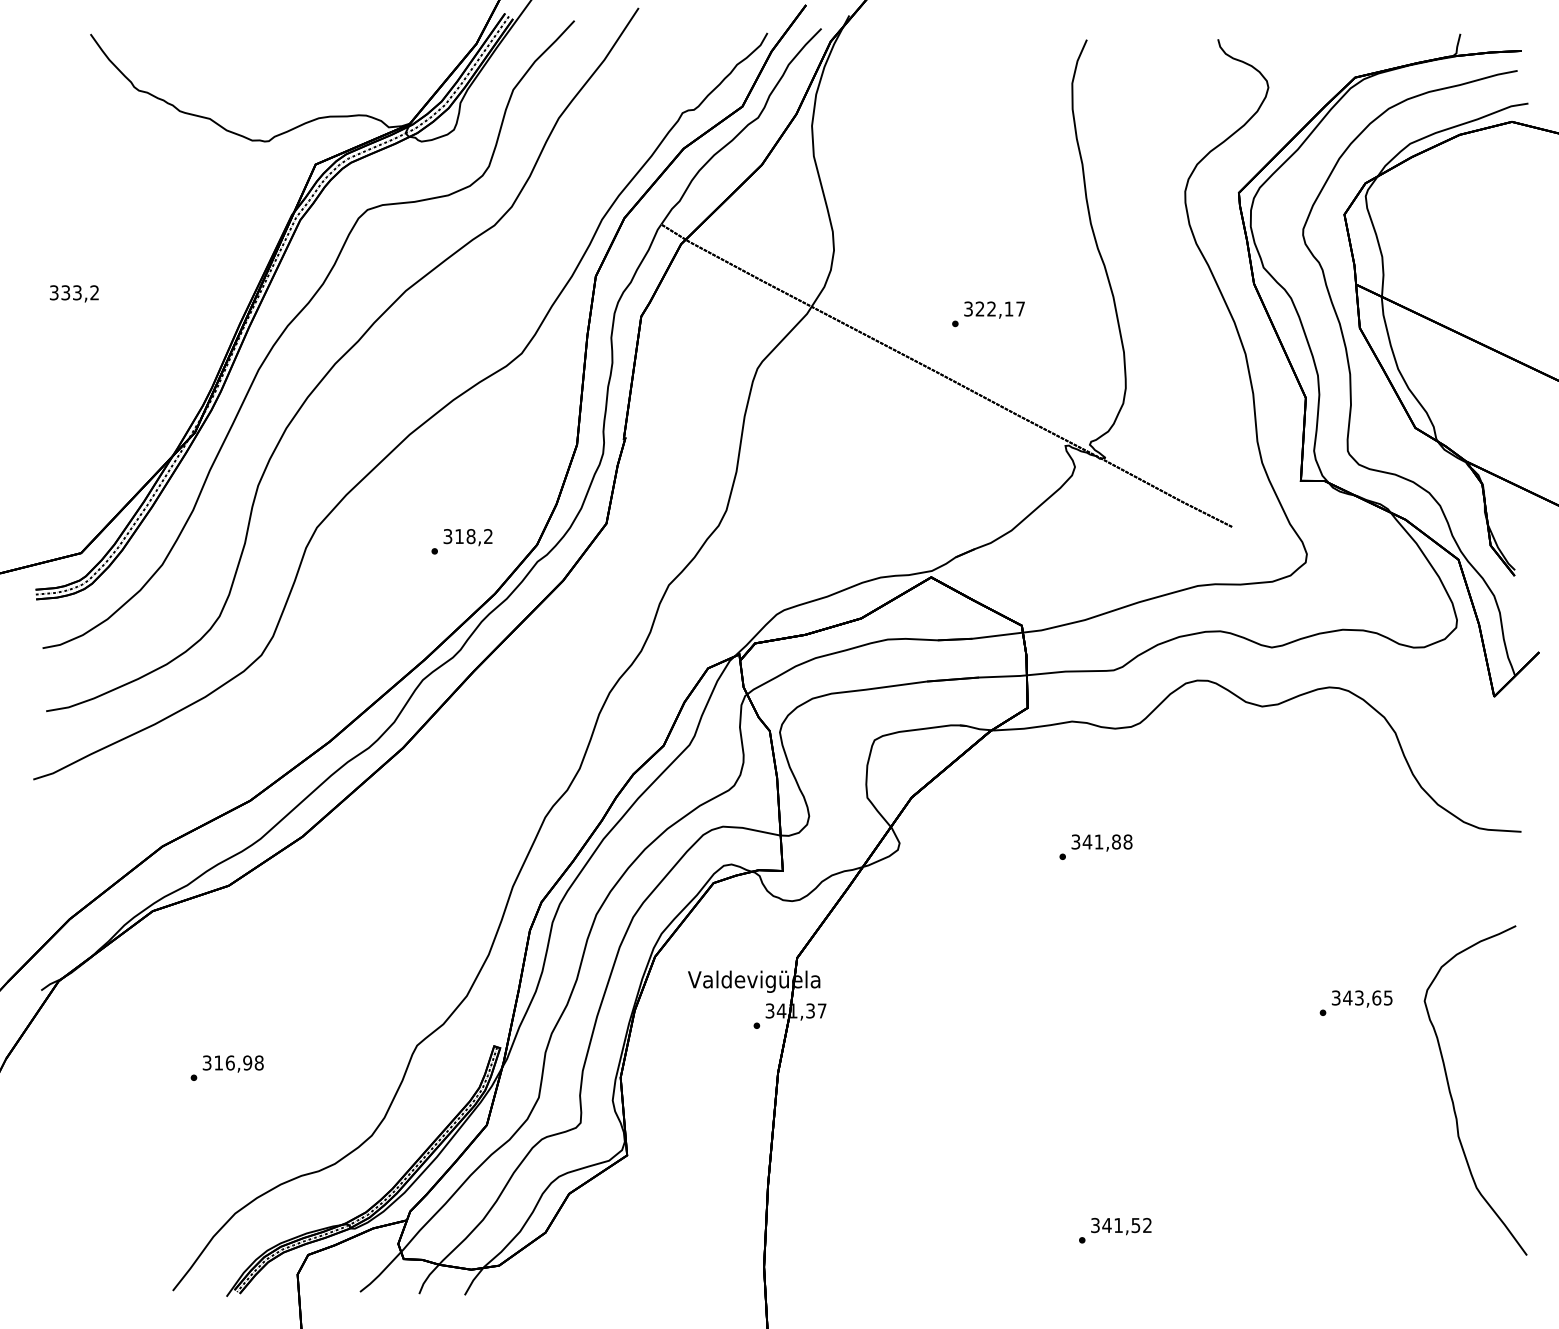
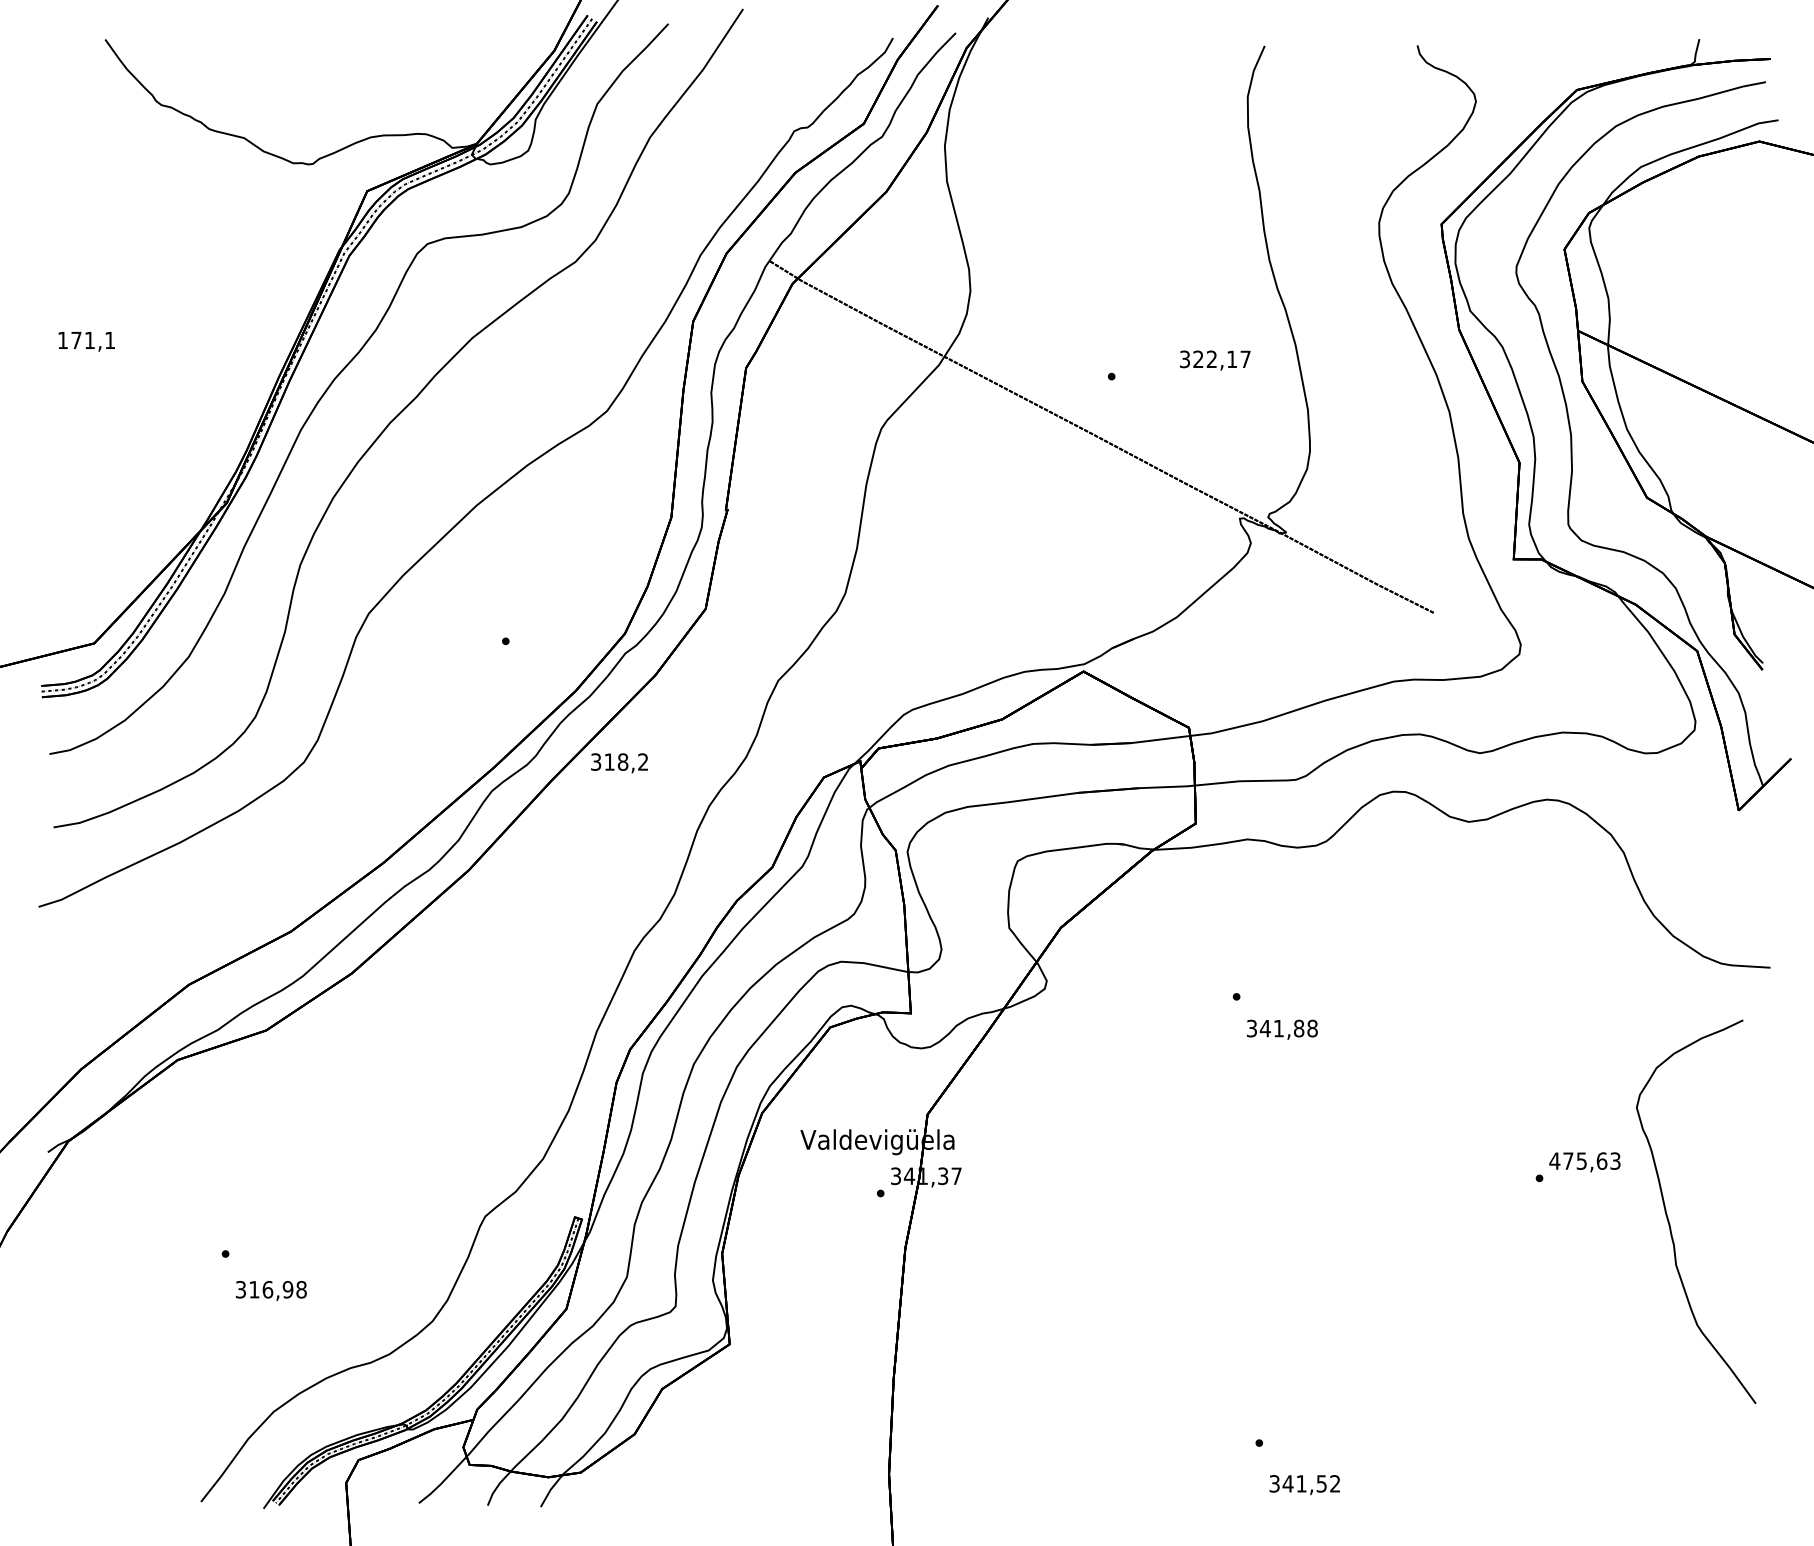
text: (74, 292) -> (86, 340), 333,2 -> 171,1
text: (994, 310) -> (1215, 360), moved
text: (468, 537) -> (619, 763), moved
text: (1102, 842) -> (1282, 1029), moved
text: (1361, 997) -> (1584, 1160), 343,65 -> 475,63
text: (233, 1063) -> (271, 1290), moved
curve: (1452, 1098) -> (1669, 1220), moved
text: (1121, 1226) -> (1304, 1485), moved

